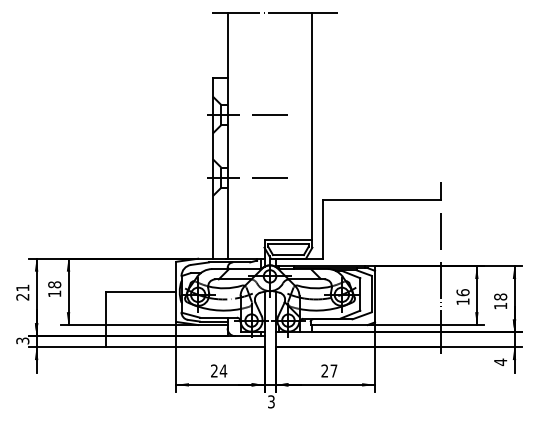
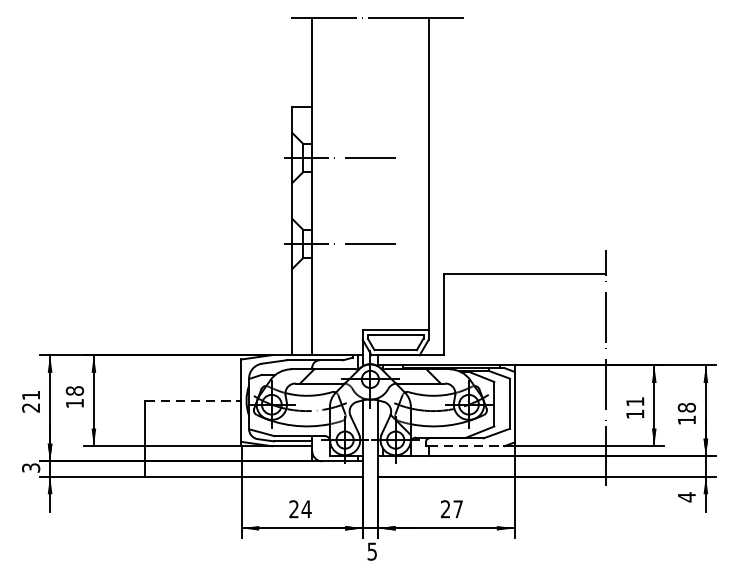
line: (141, 291) -> (194, 400), solid -> dashed
text: (462, 292) -> (634, 401), 16 -> 11
line: (340, 325) -> (467, 446), solid -> dashed
text: (271, 401) -> (372, 551), 3 -> 5

